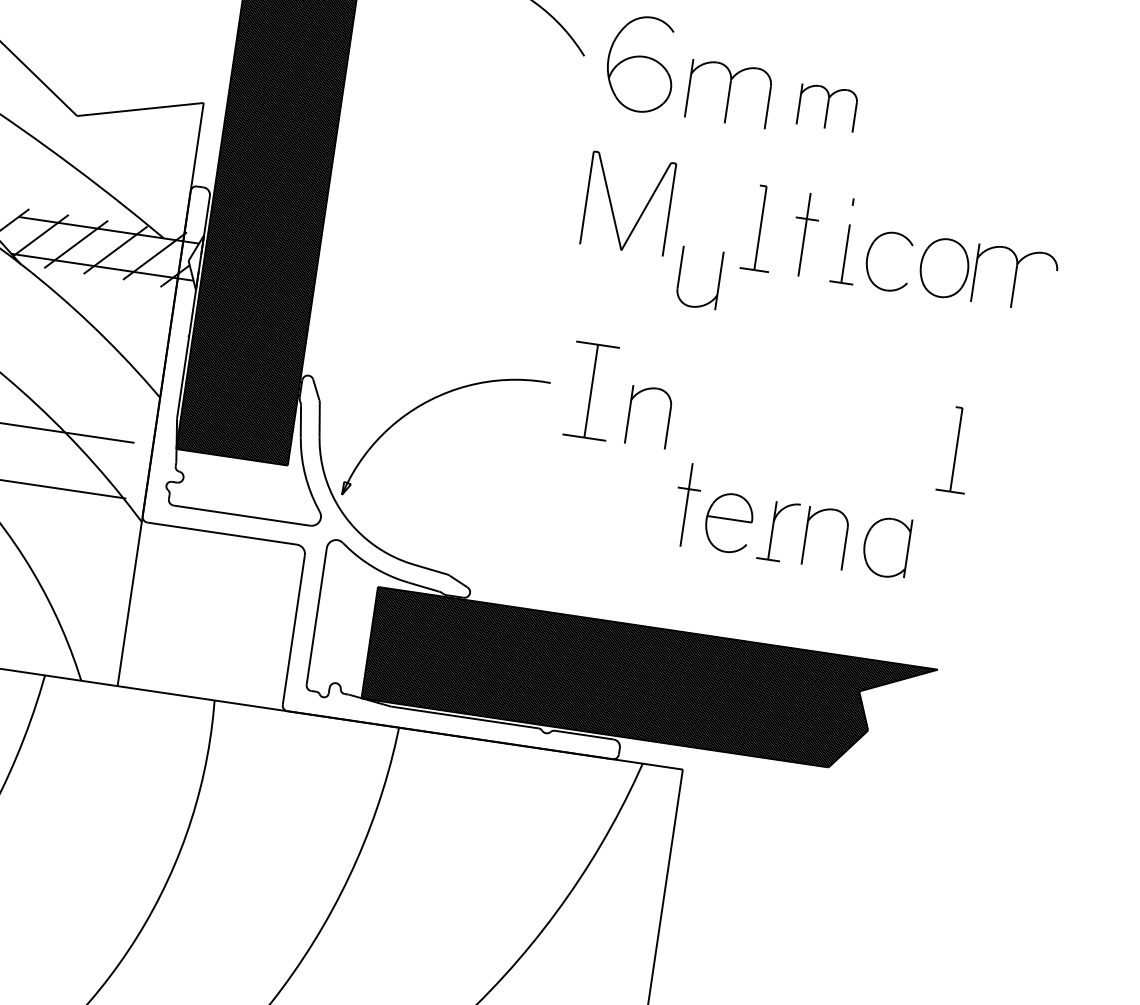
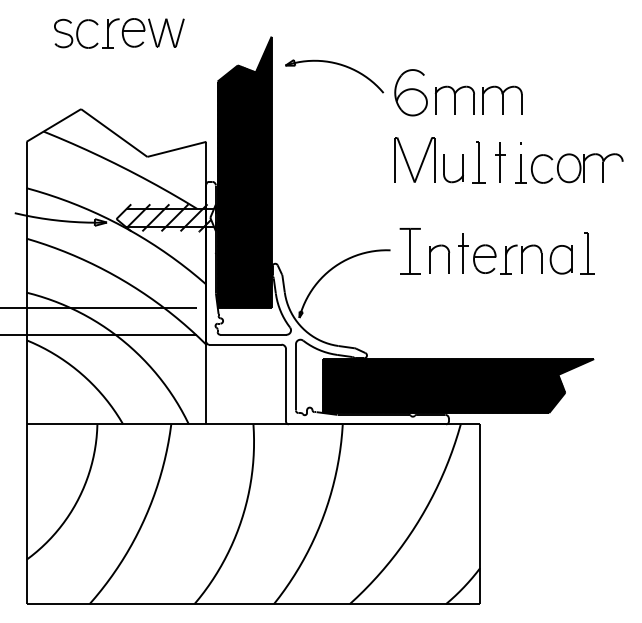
part: (827, 105) -> (502, 99), size x1.43
part: (680, 275) -> (444, 168), moved
part: (794, 520) -> (515, 253), moved

